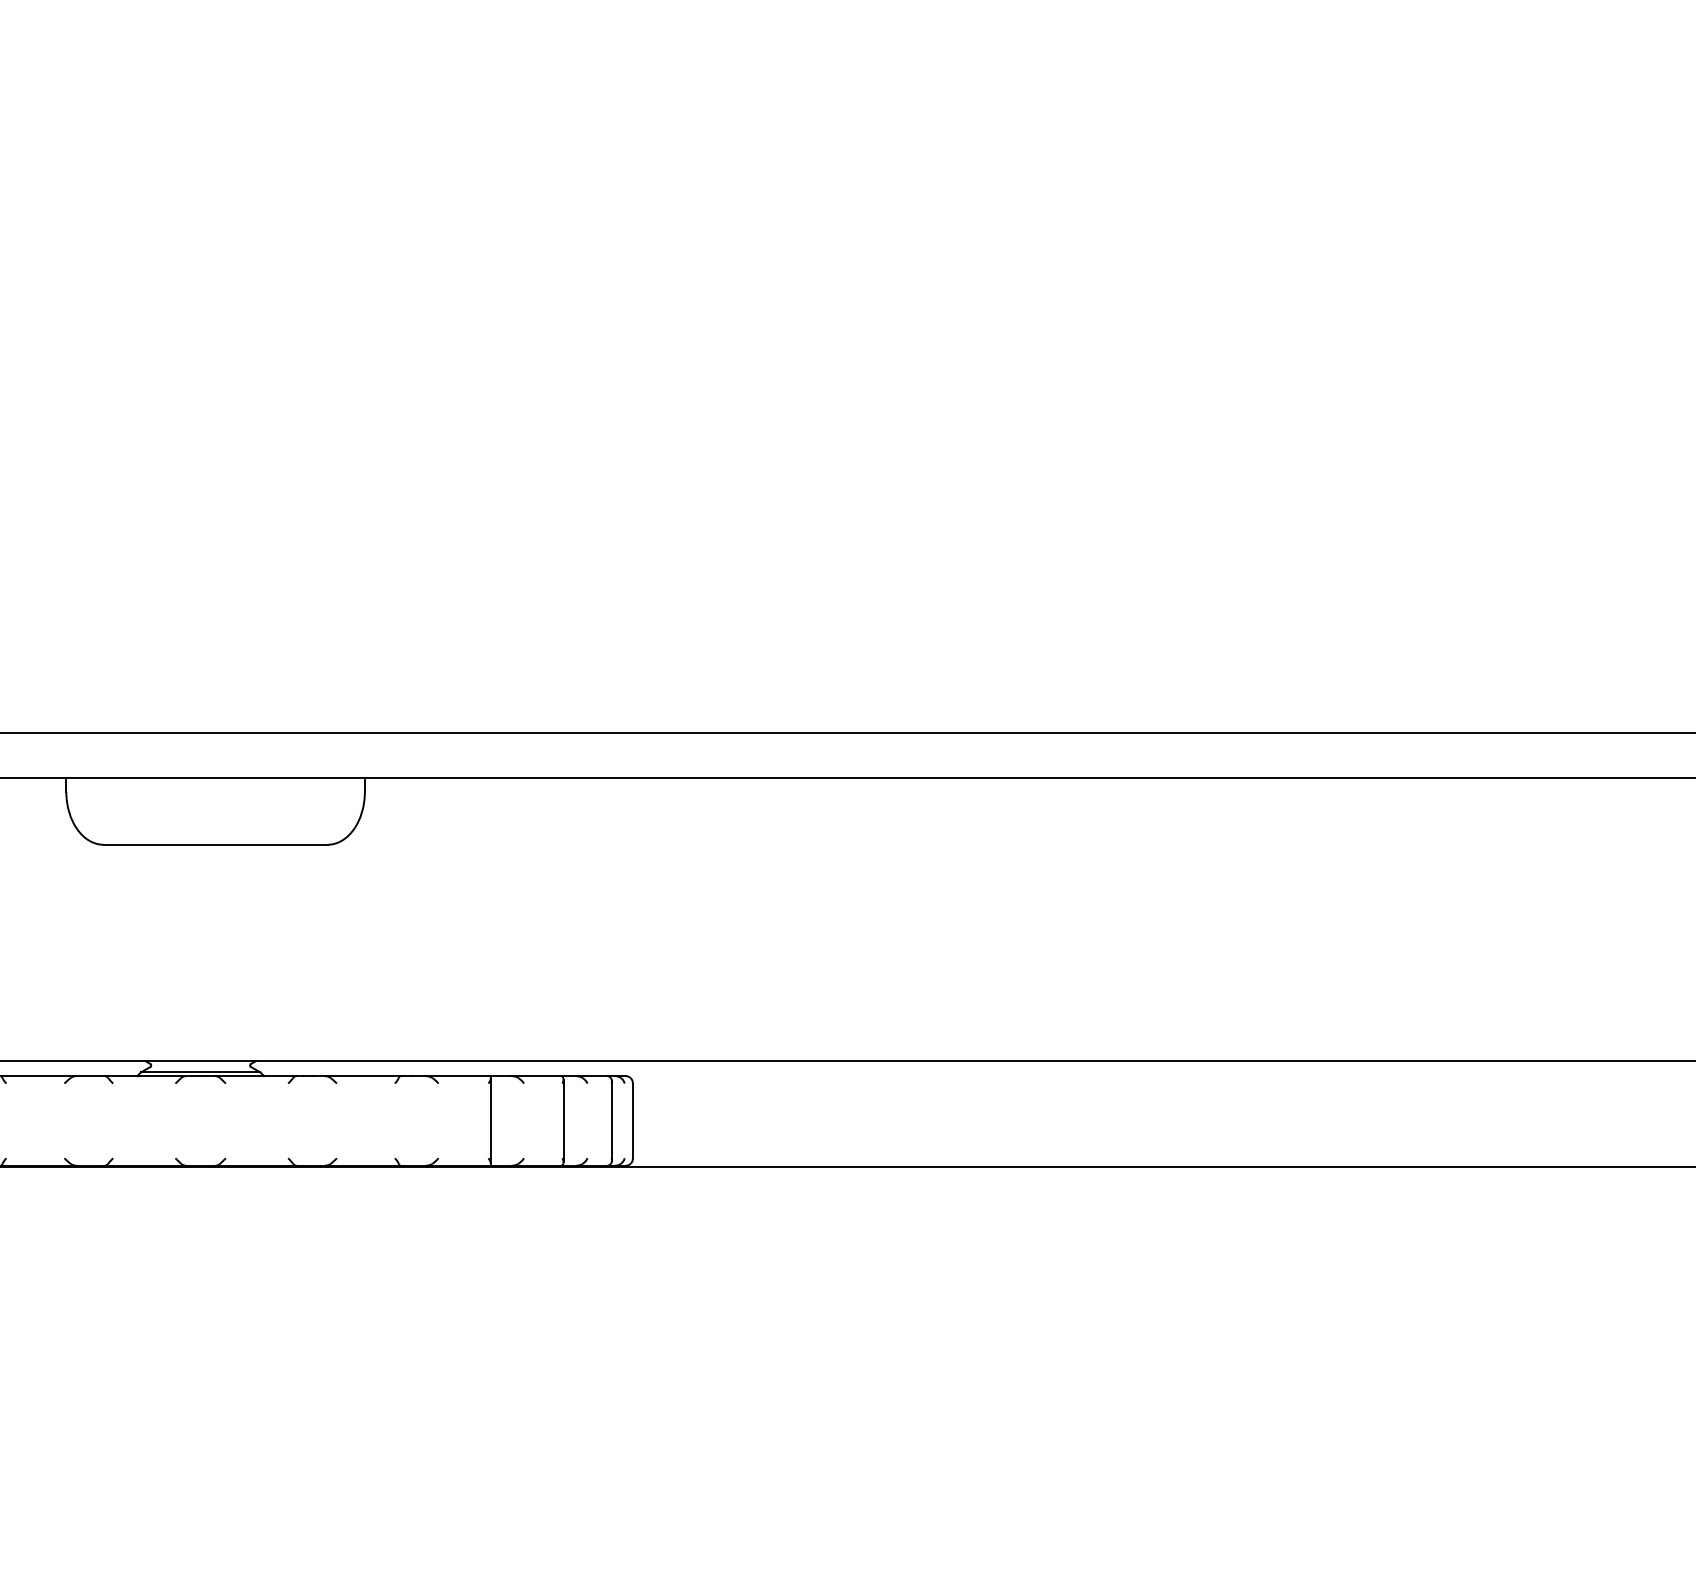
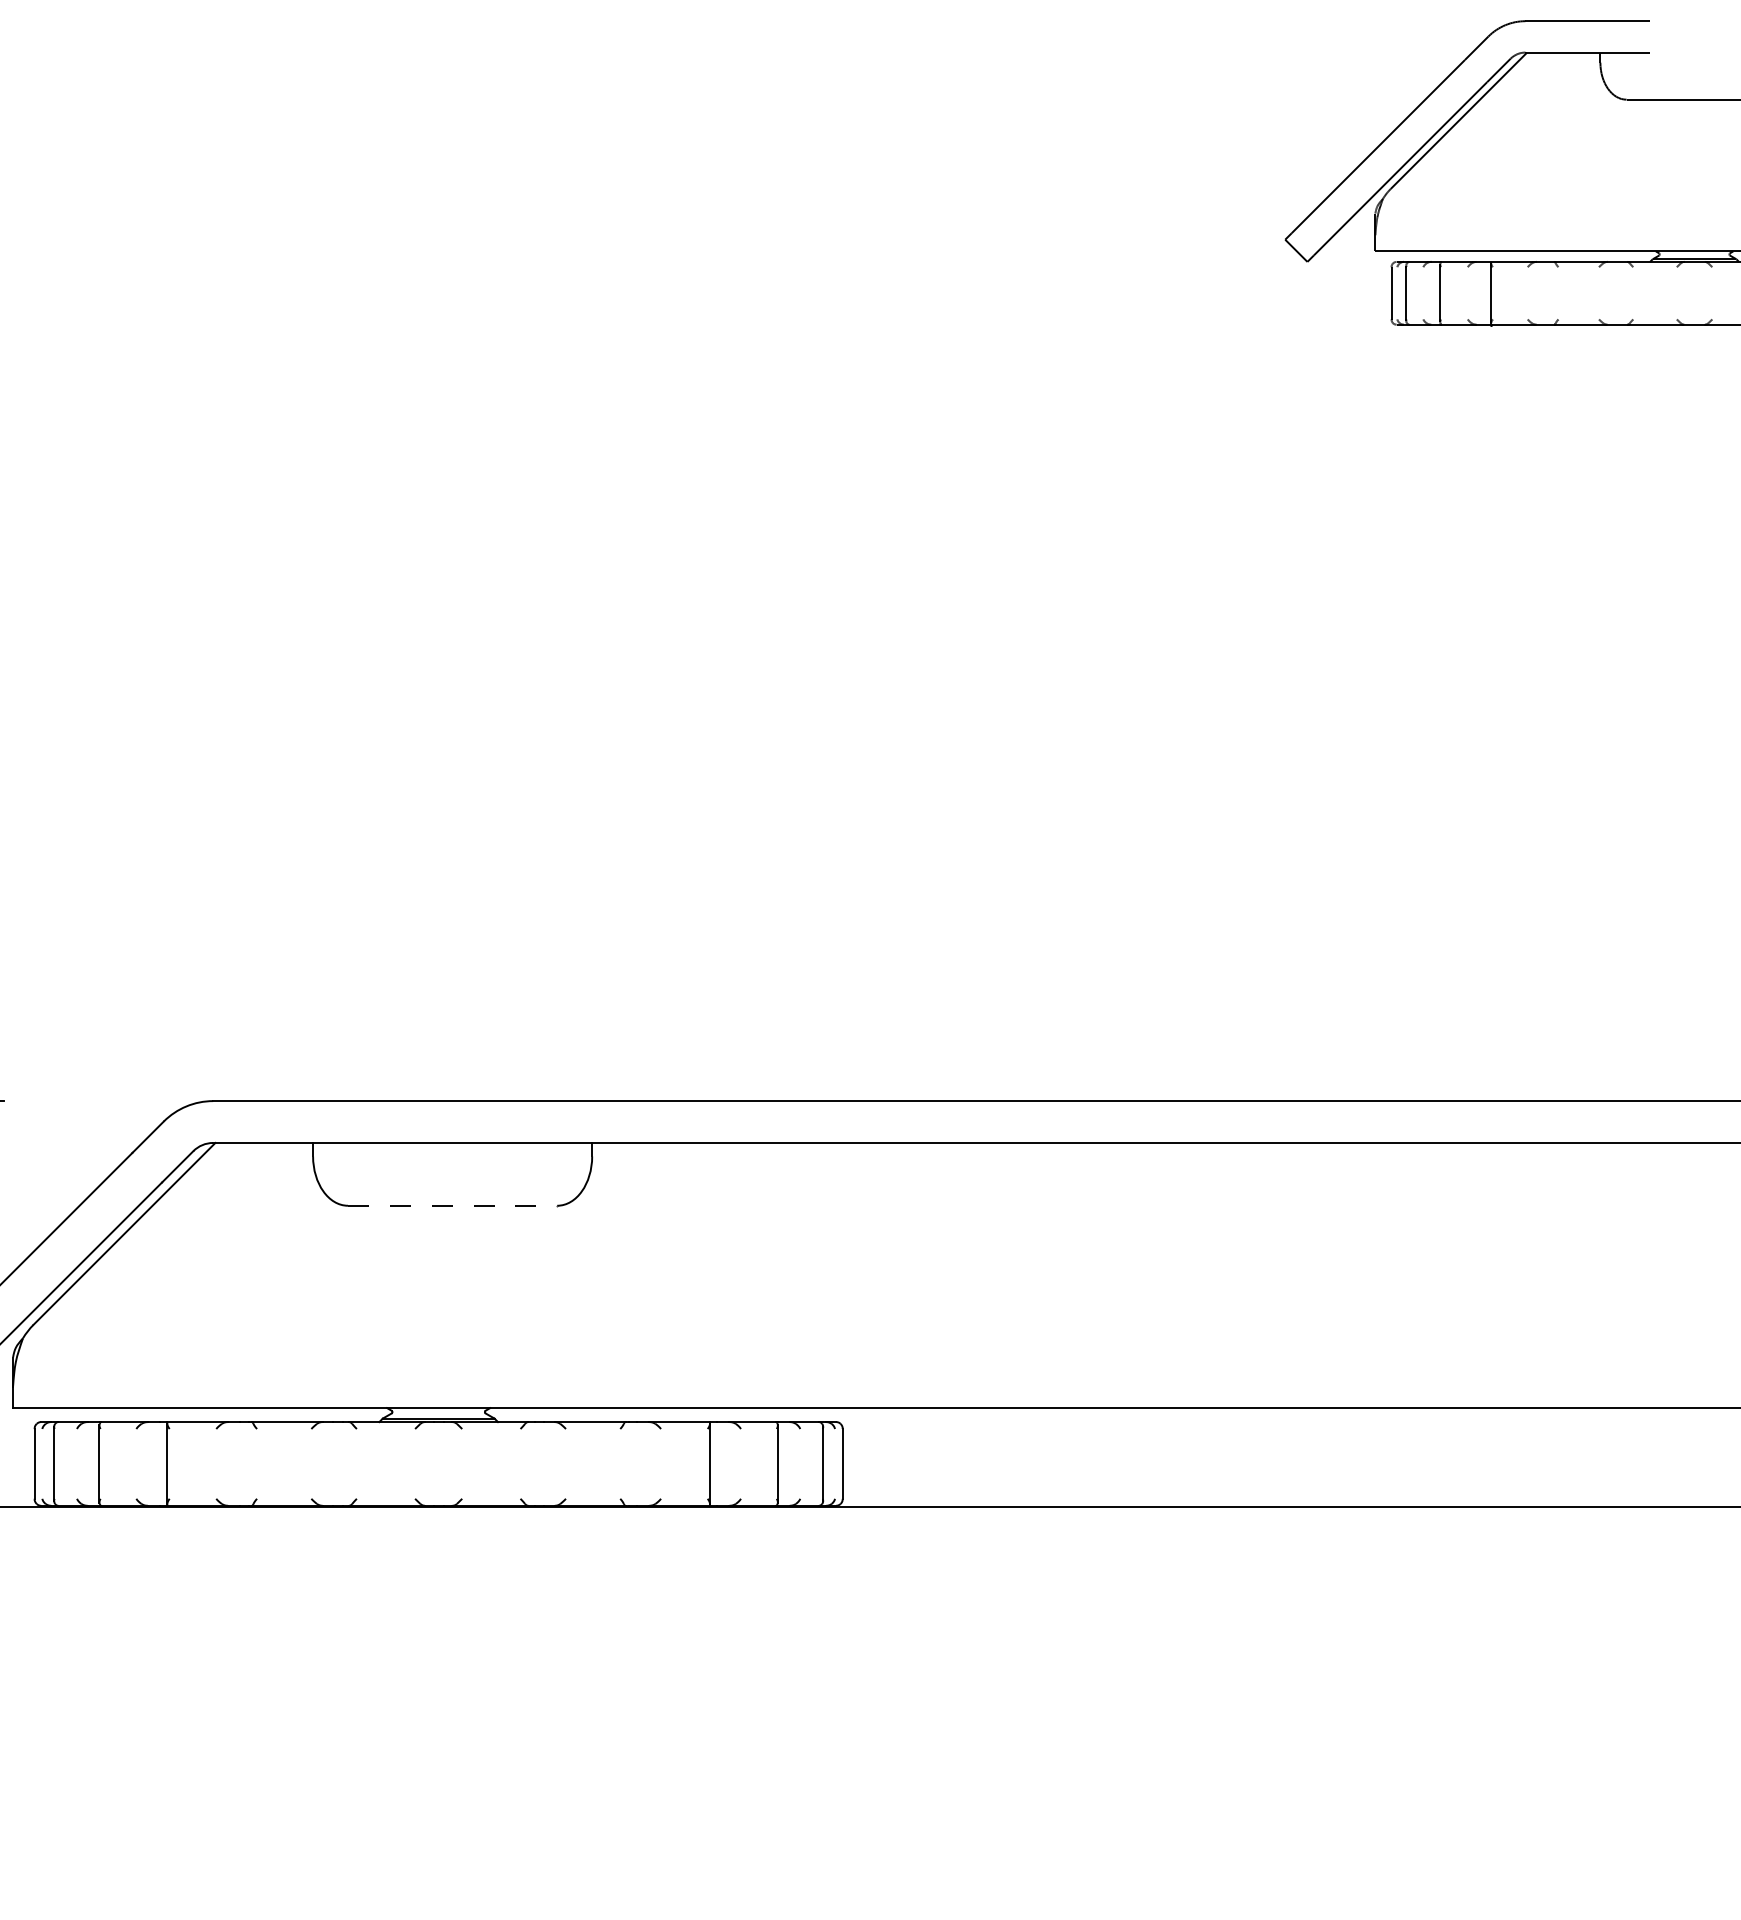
line: (215, 844) -> (452, 1205), solid -> dashed

